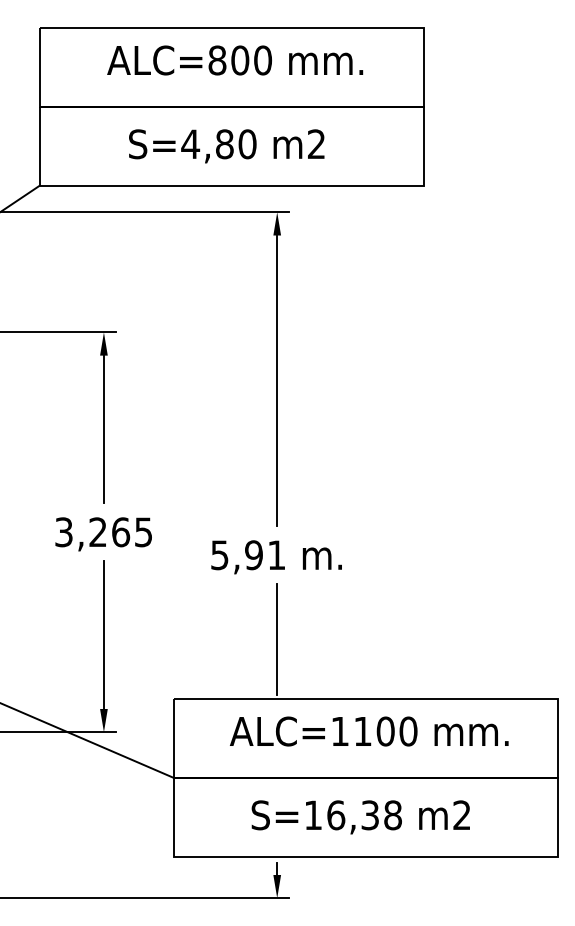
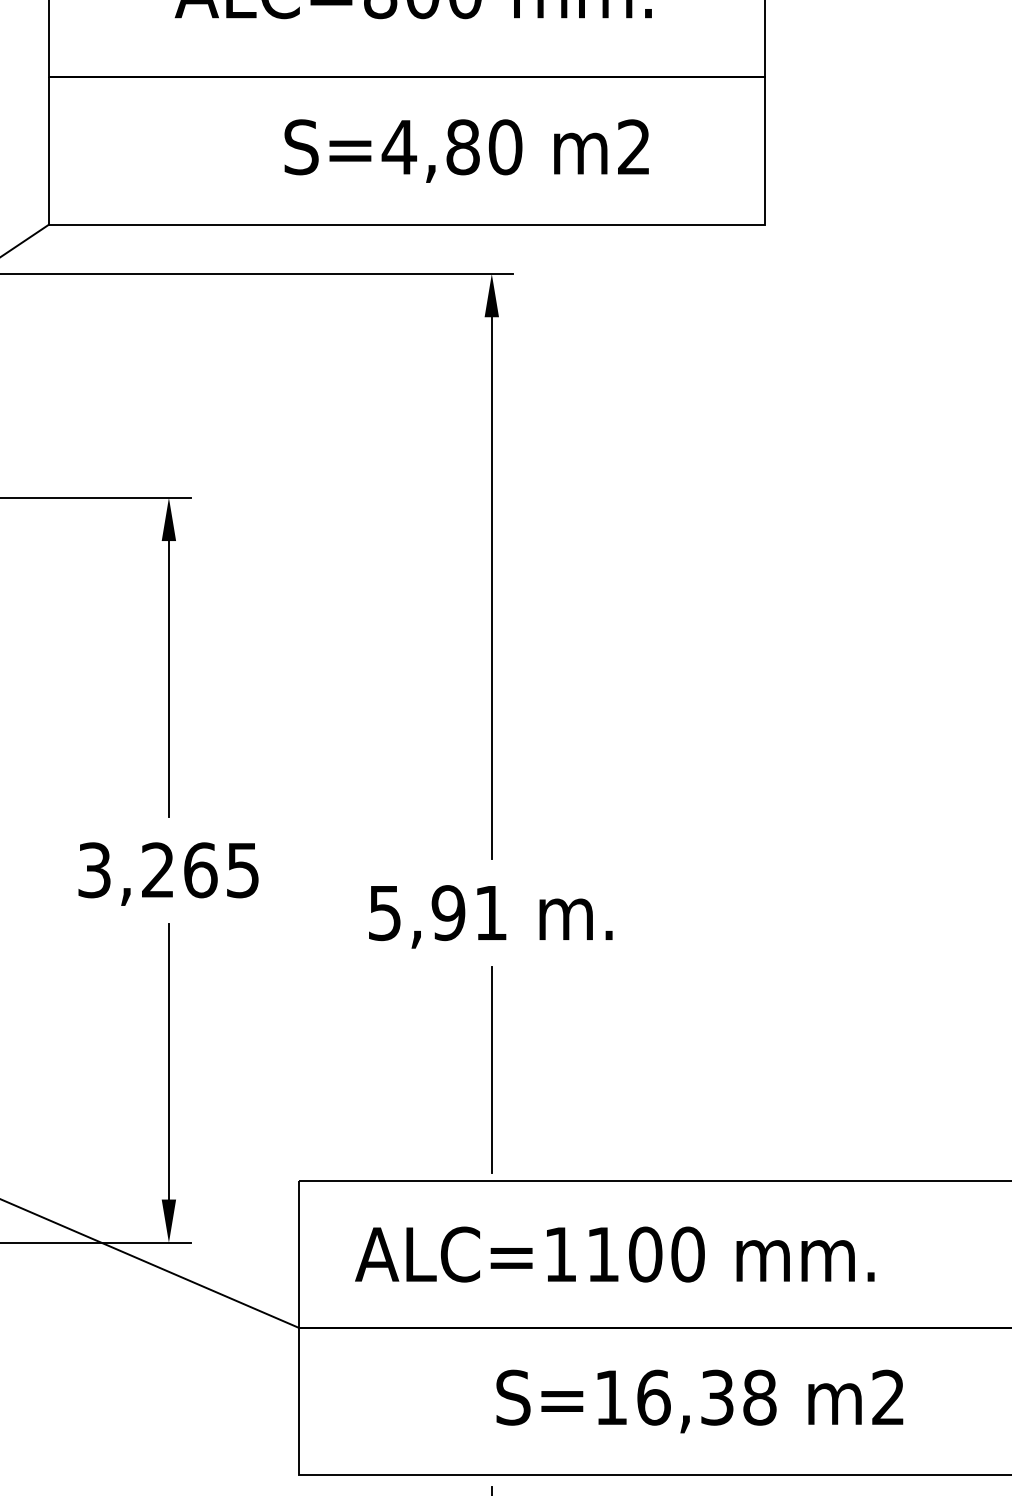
text: (226, 146) -> (466, 151), moved
text: (369, 731) -> (615, 1254), moved
text: (360, 817) -> (699, 1401), moved

